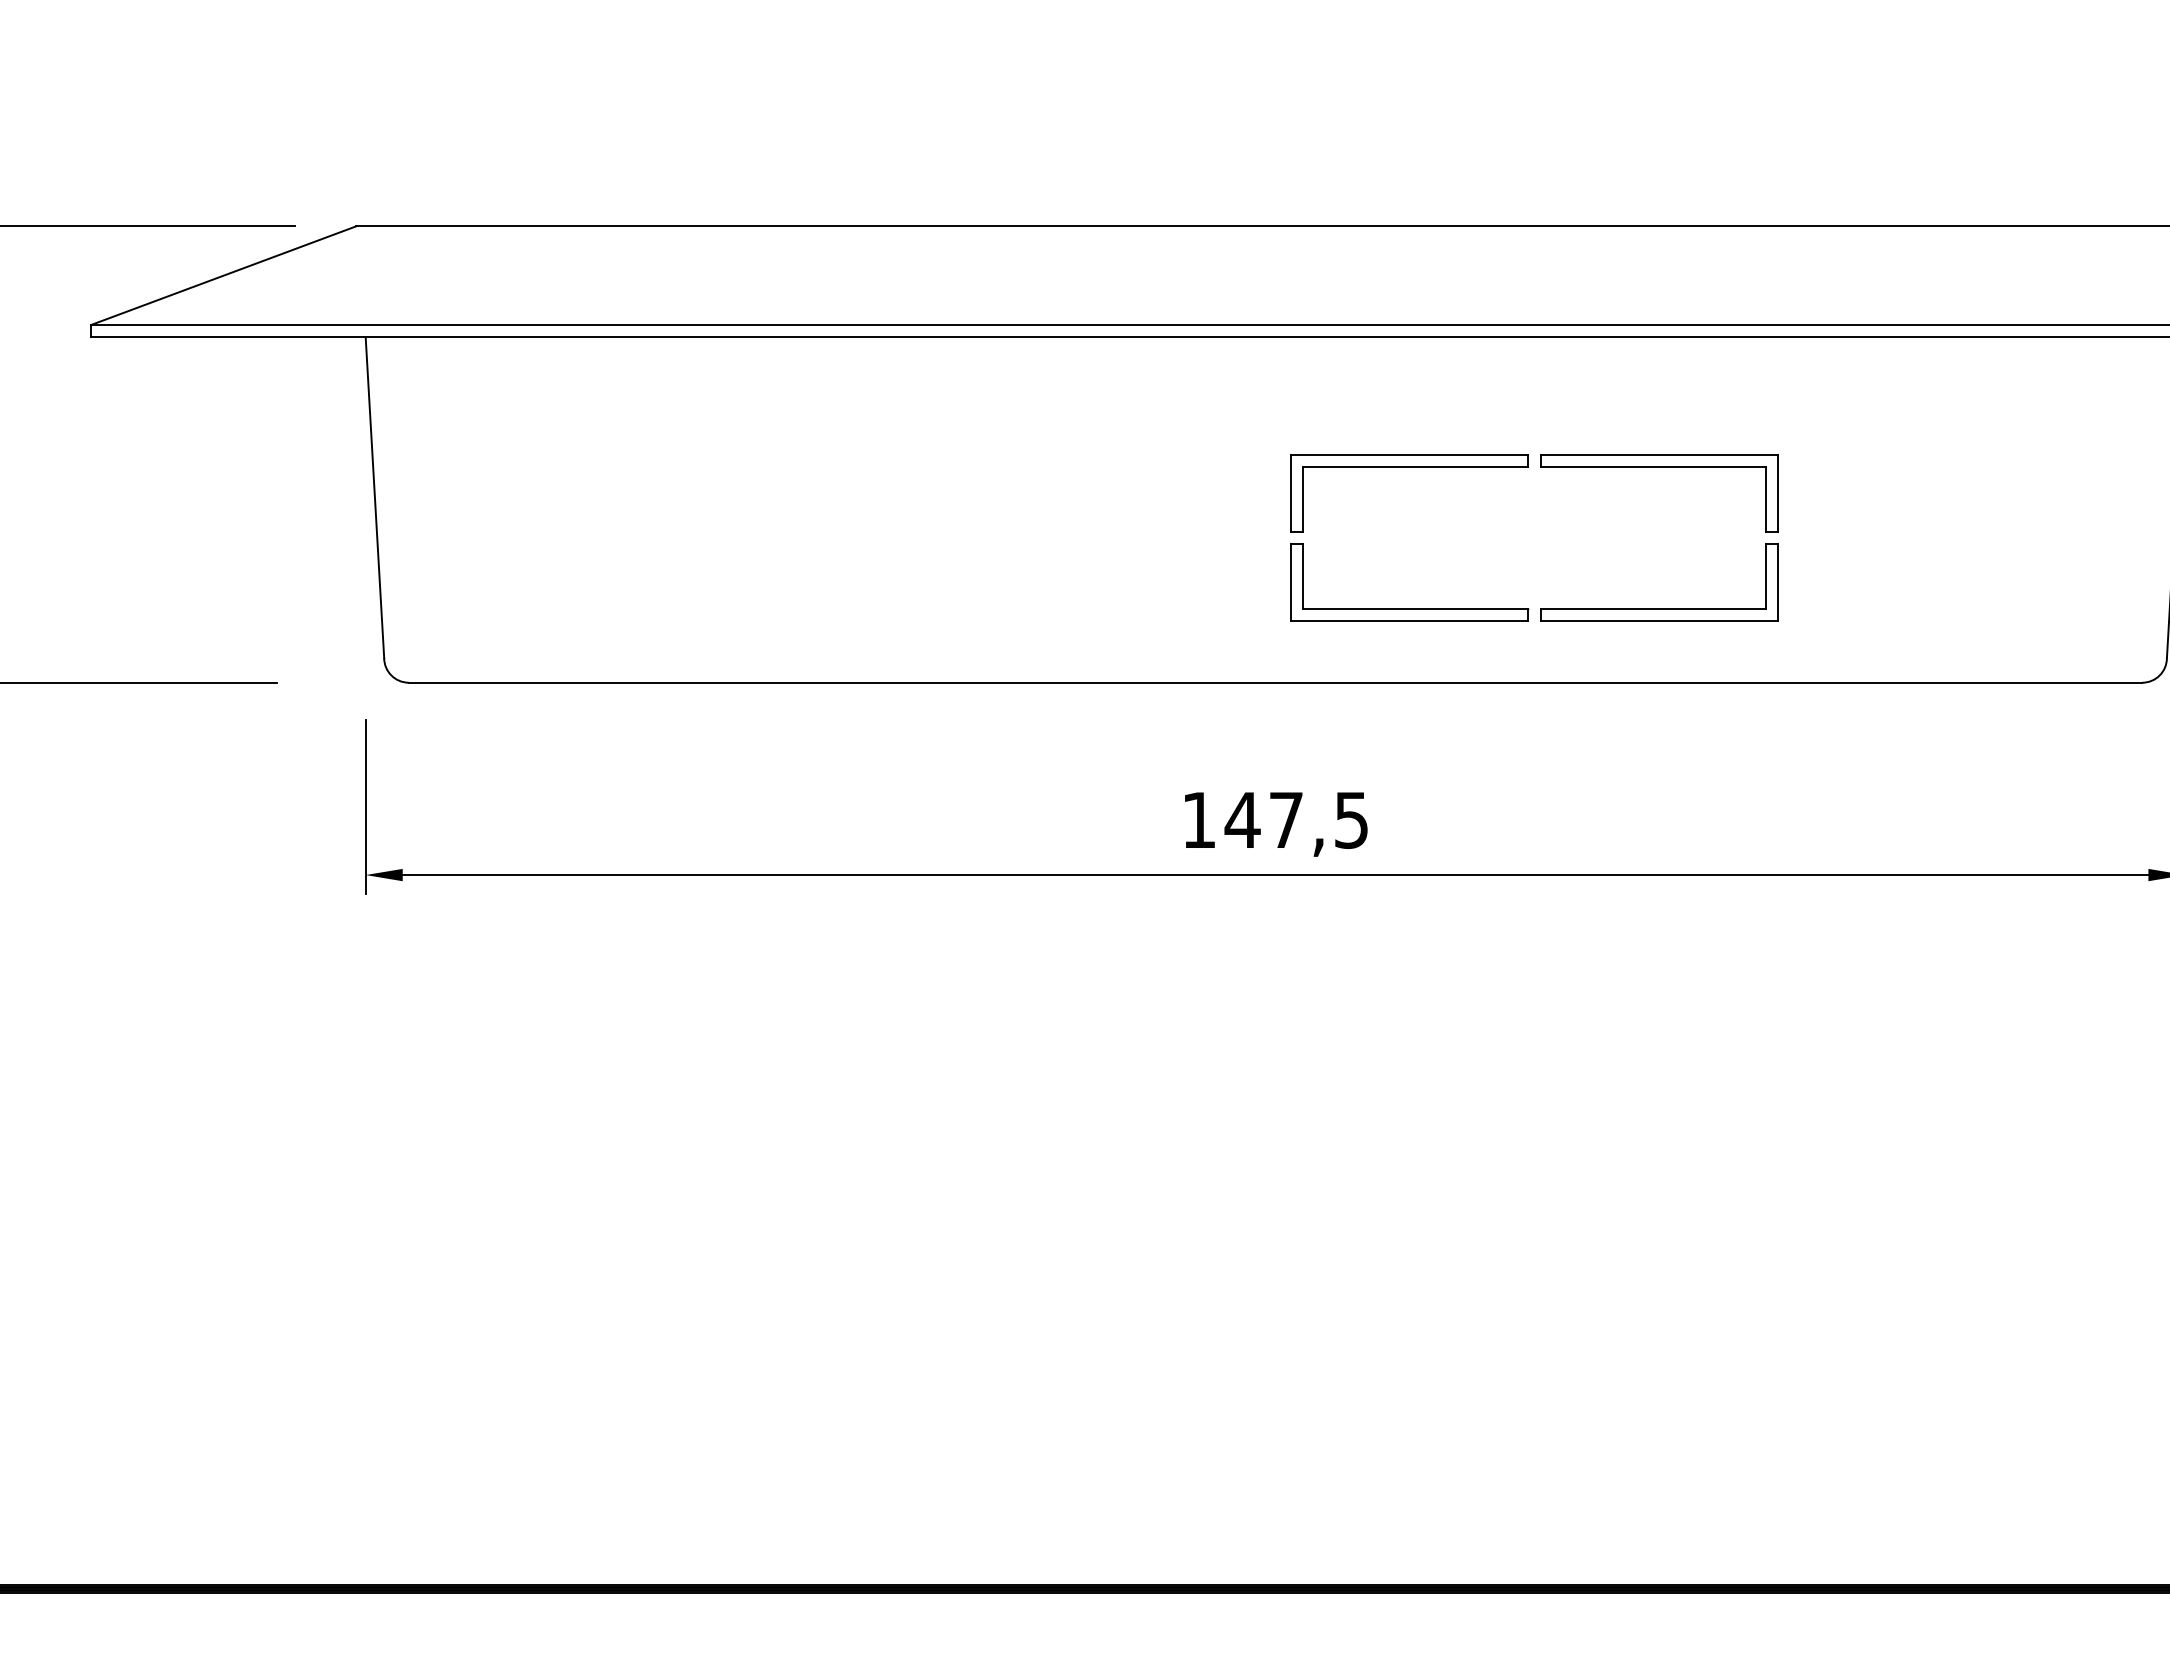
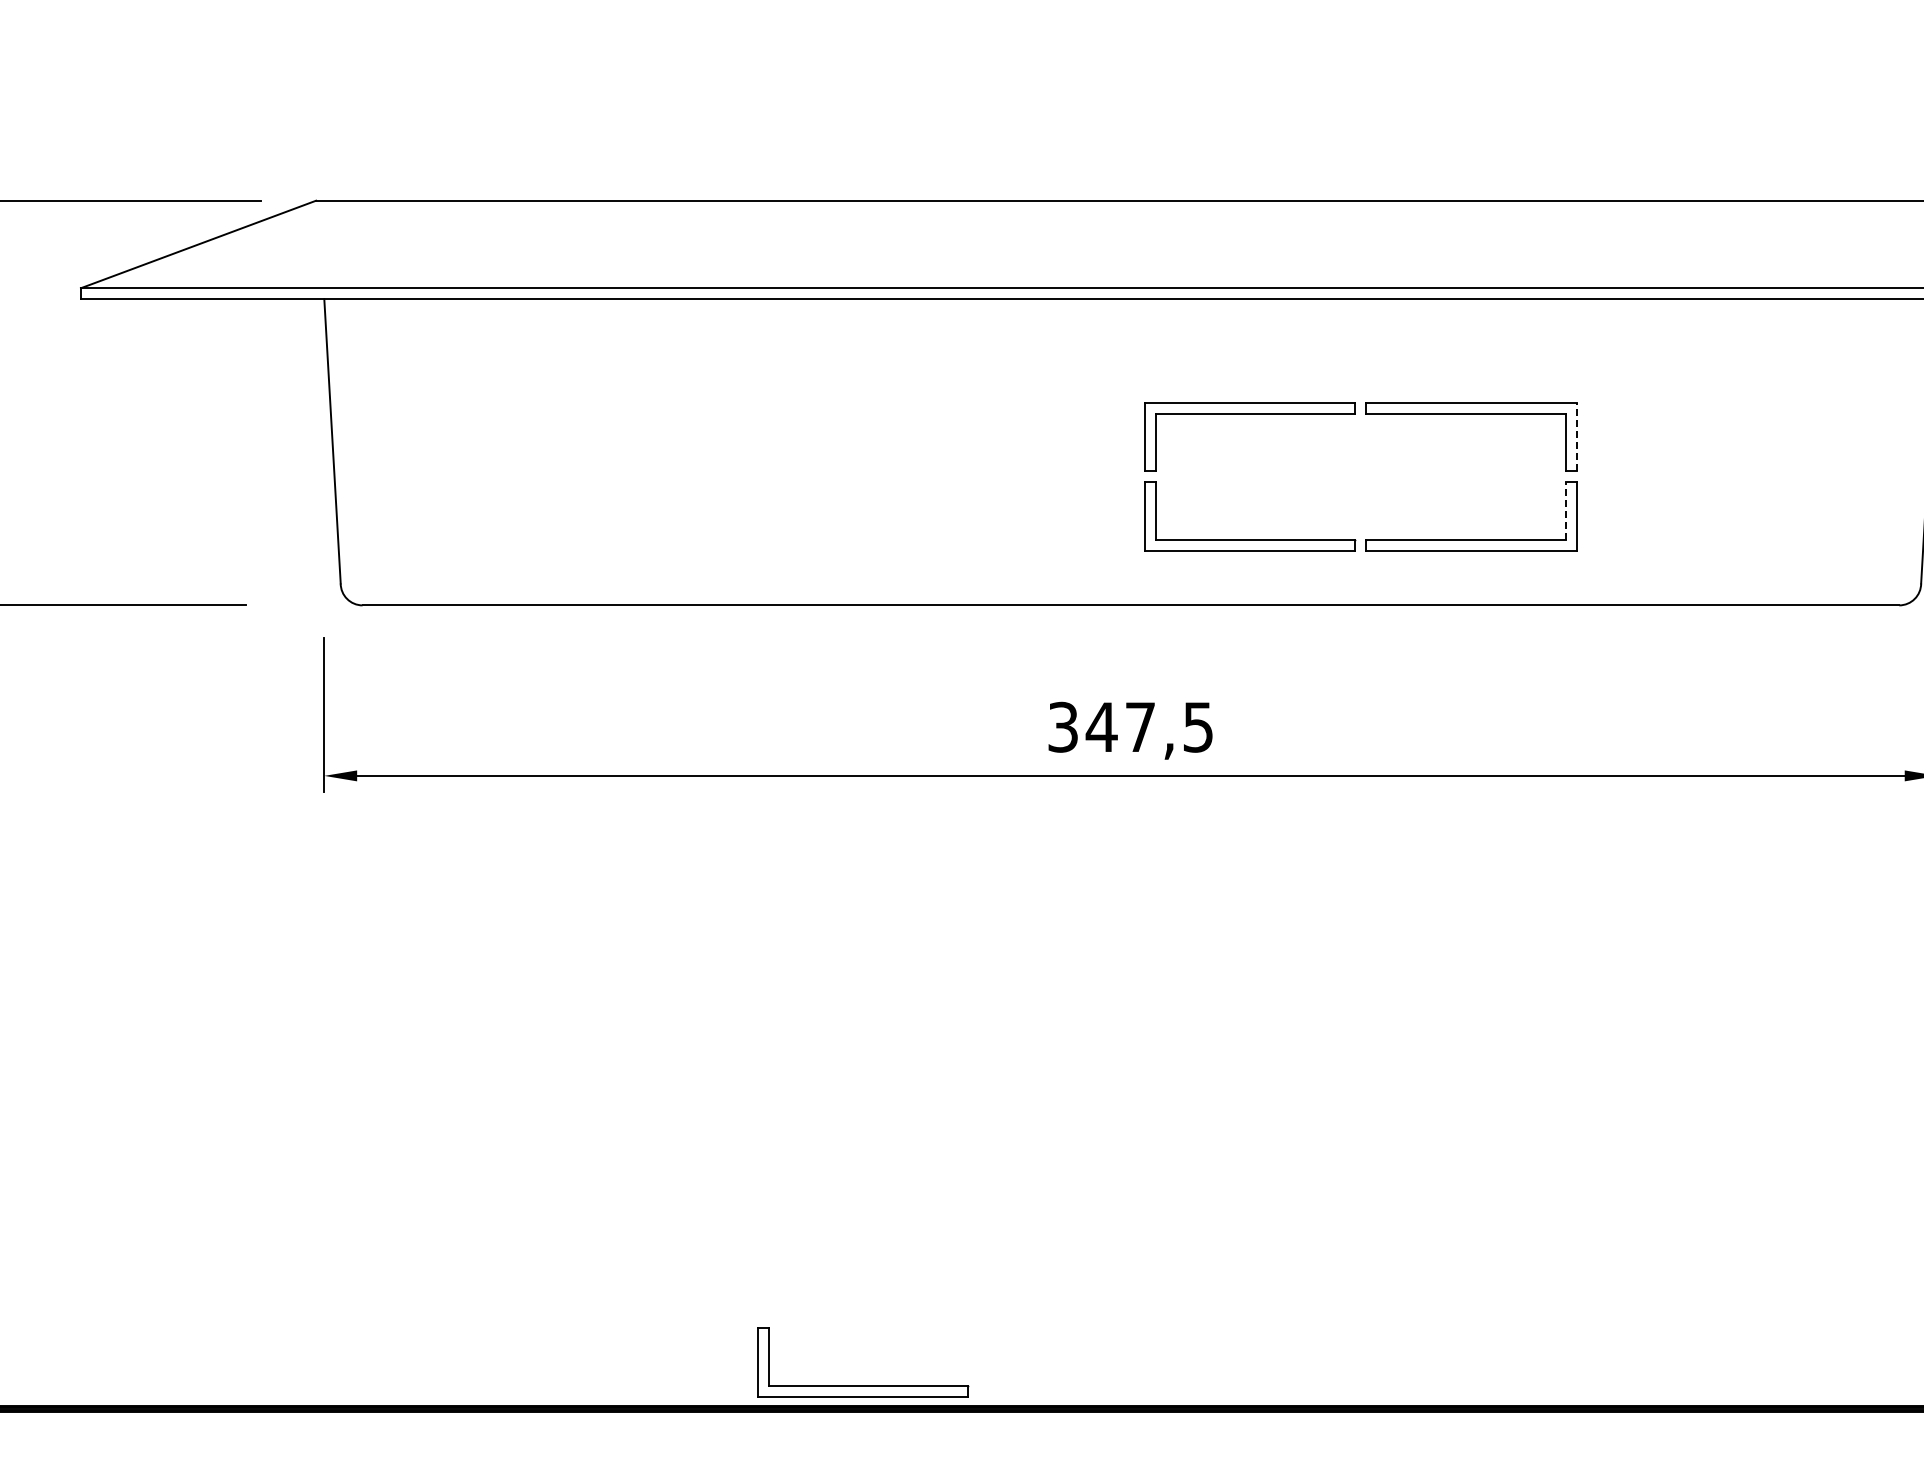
line: (1778, 492) -> (1576, 436), solid -> dashed
line: (1765, 576) -> (1565, 511), solid -> dashed
text: (1198, 819) -> (1062, 726), 147,5 -> 347,5
part: (973, 1562) -> (863, 1385), added

